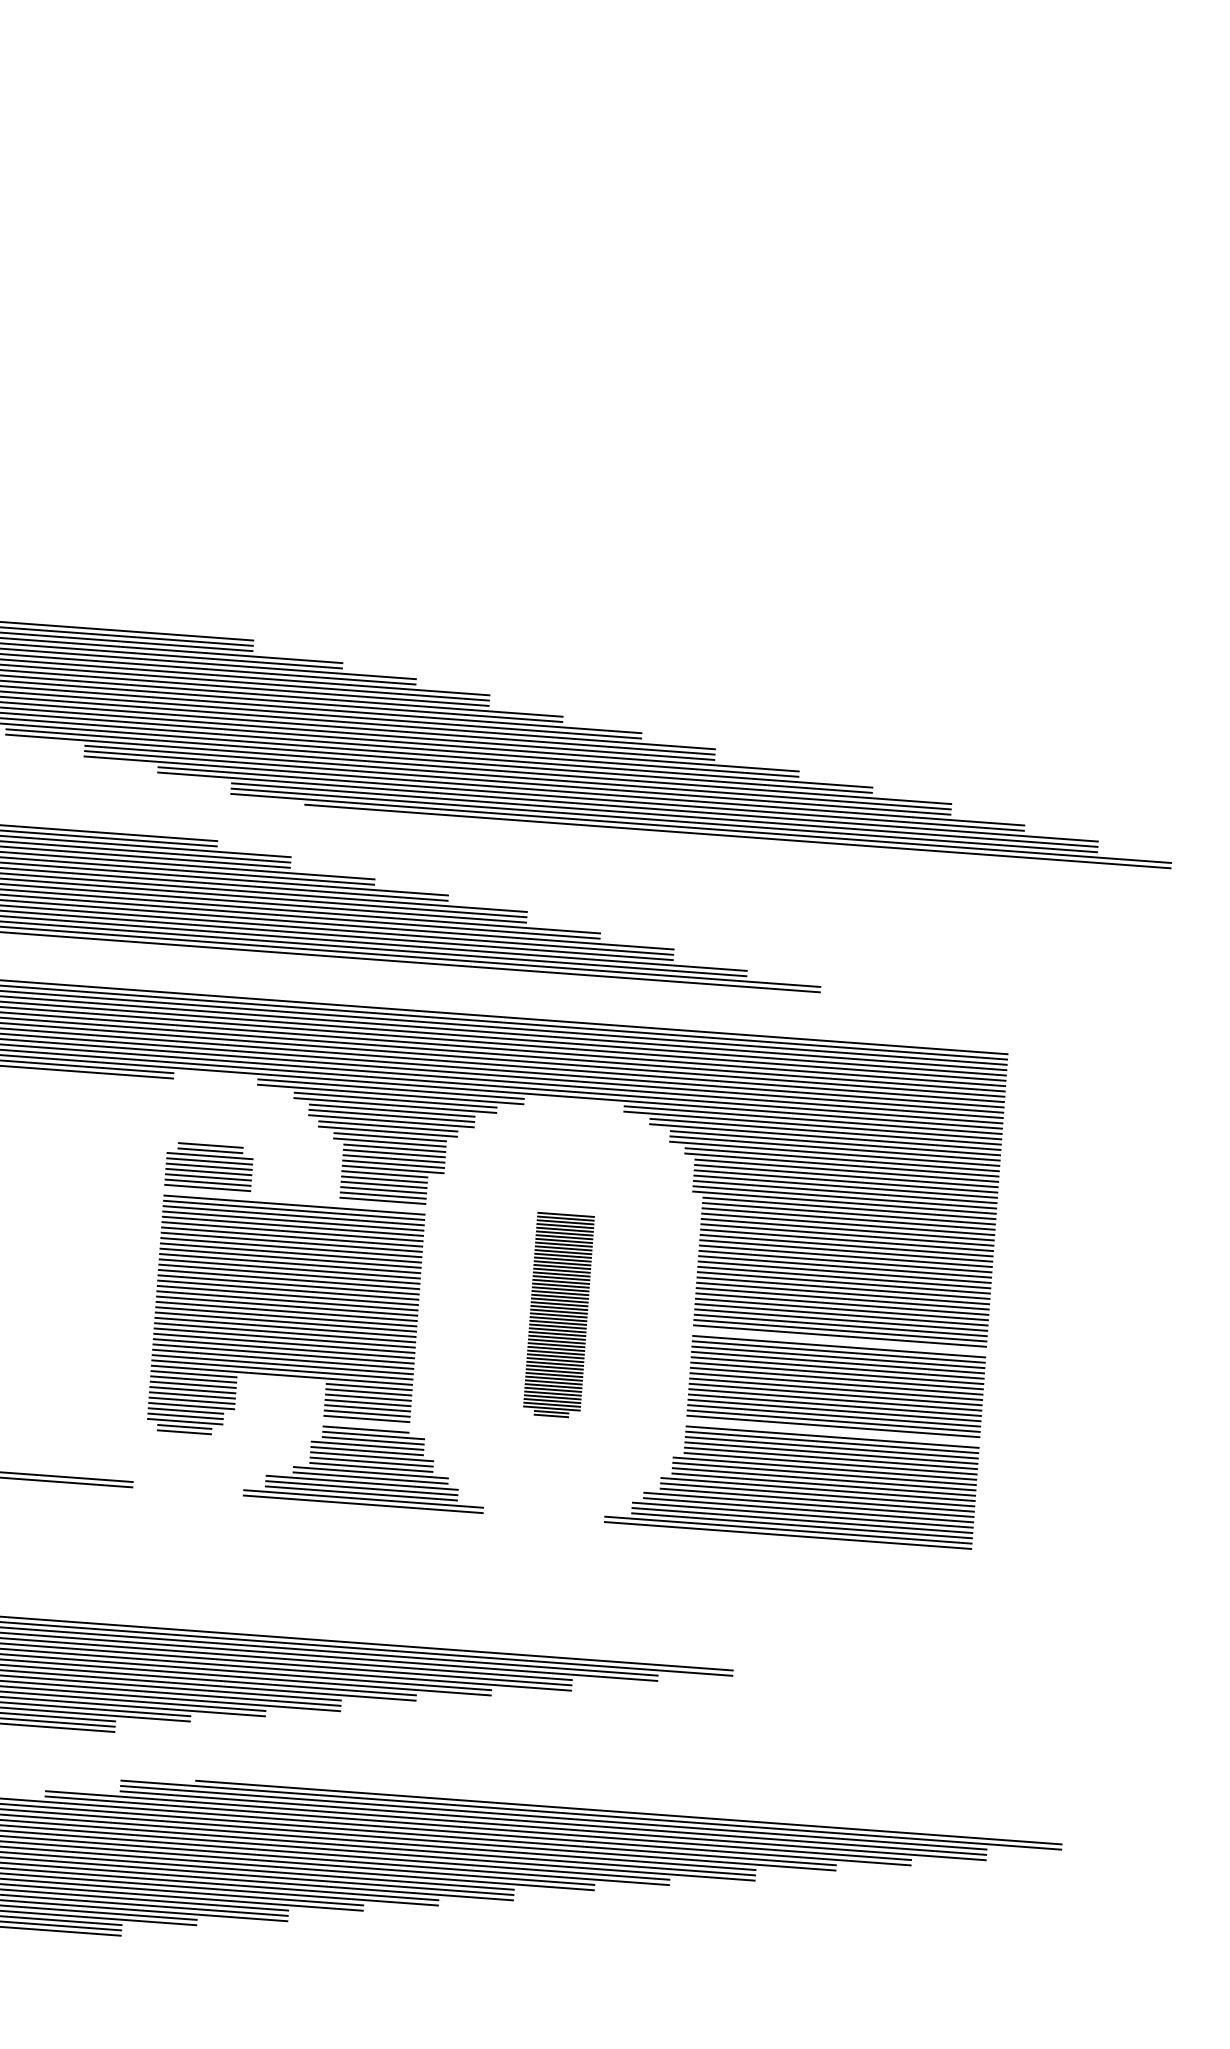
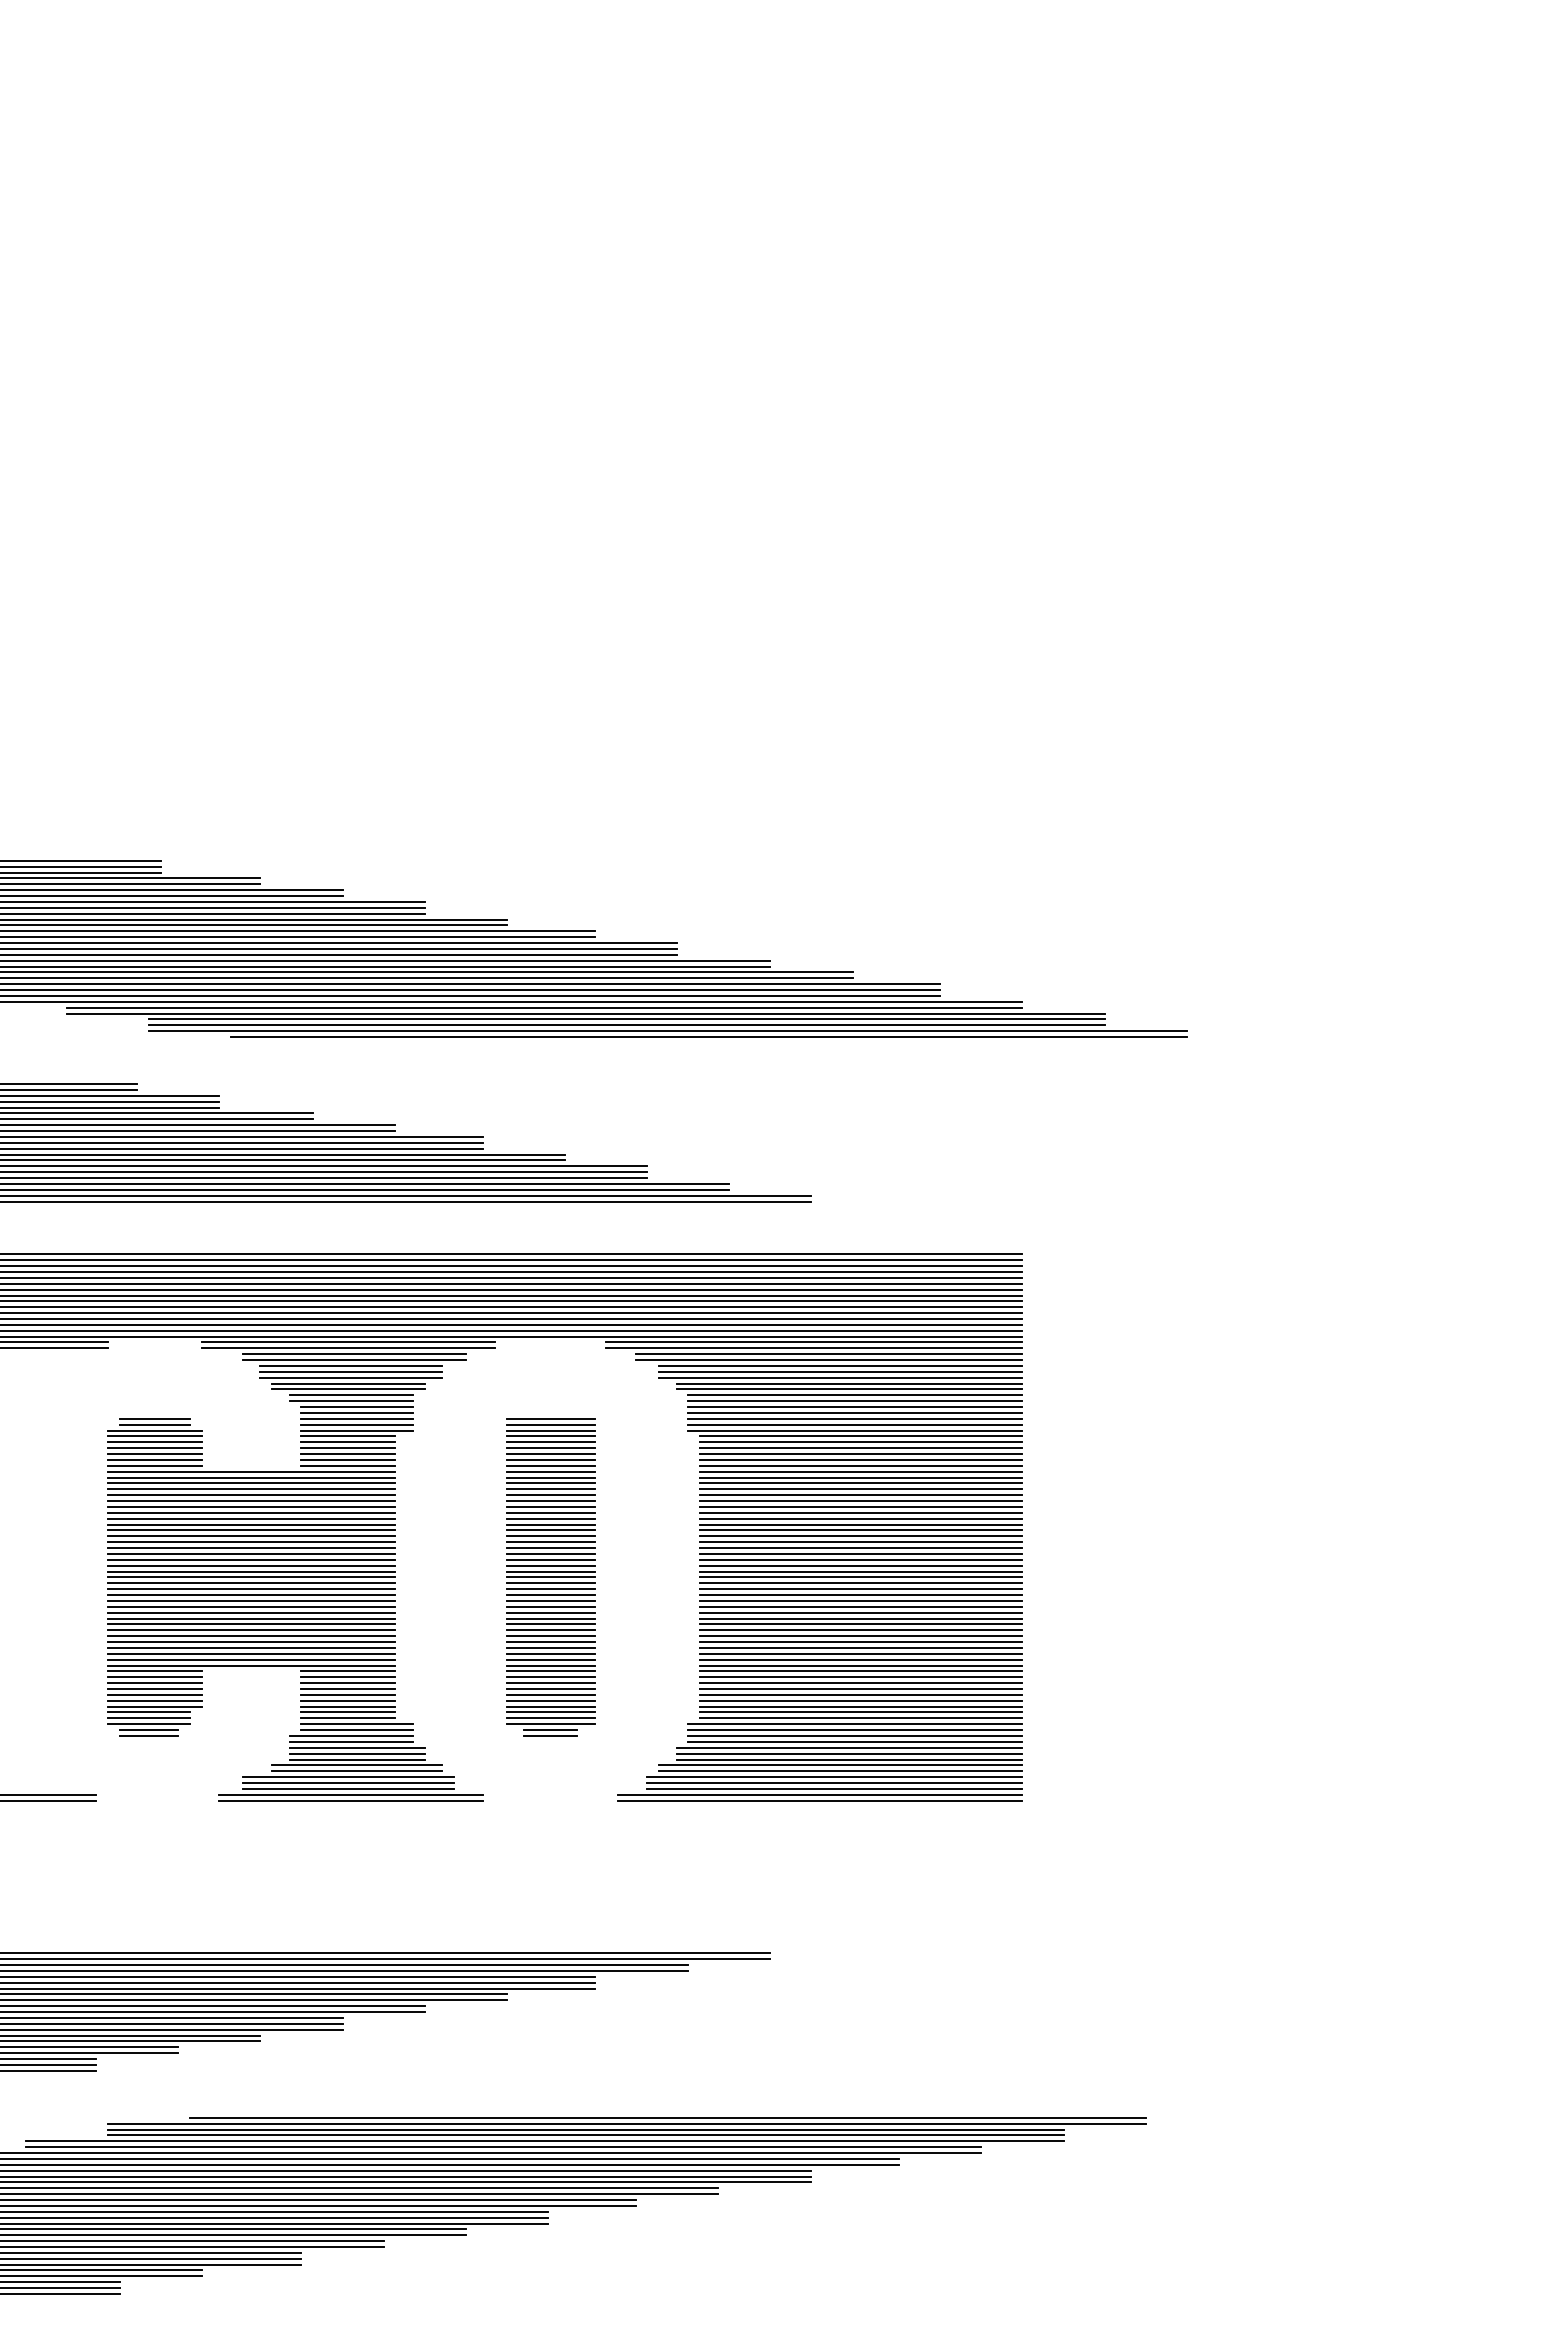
line: (294, 1199) -> (251, 1471), added
part: (558, 1315) -> (550, 1577), size x1.43
line: (839, 1341) -> (861, 1583), added
line: (366, 1424) -> (348, 1712), added
line: (833, 1432) -> (861, 1683), added

